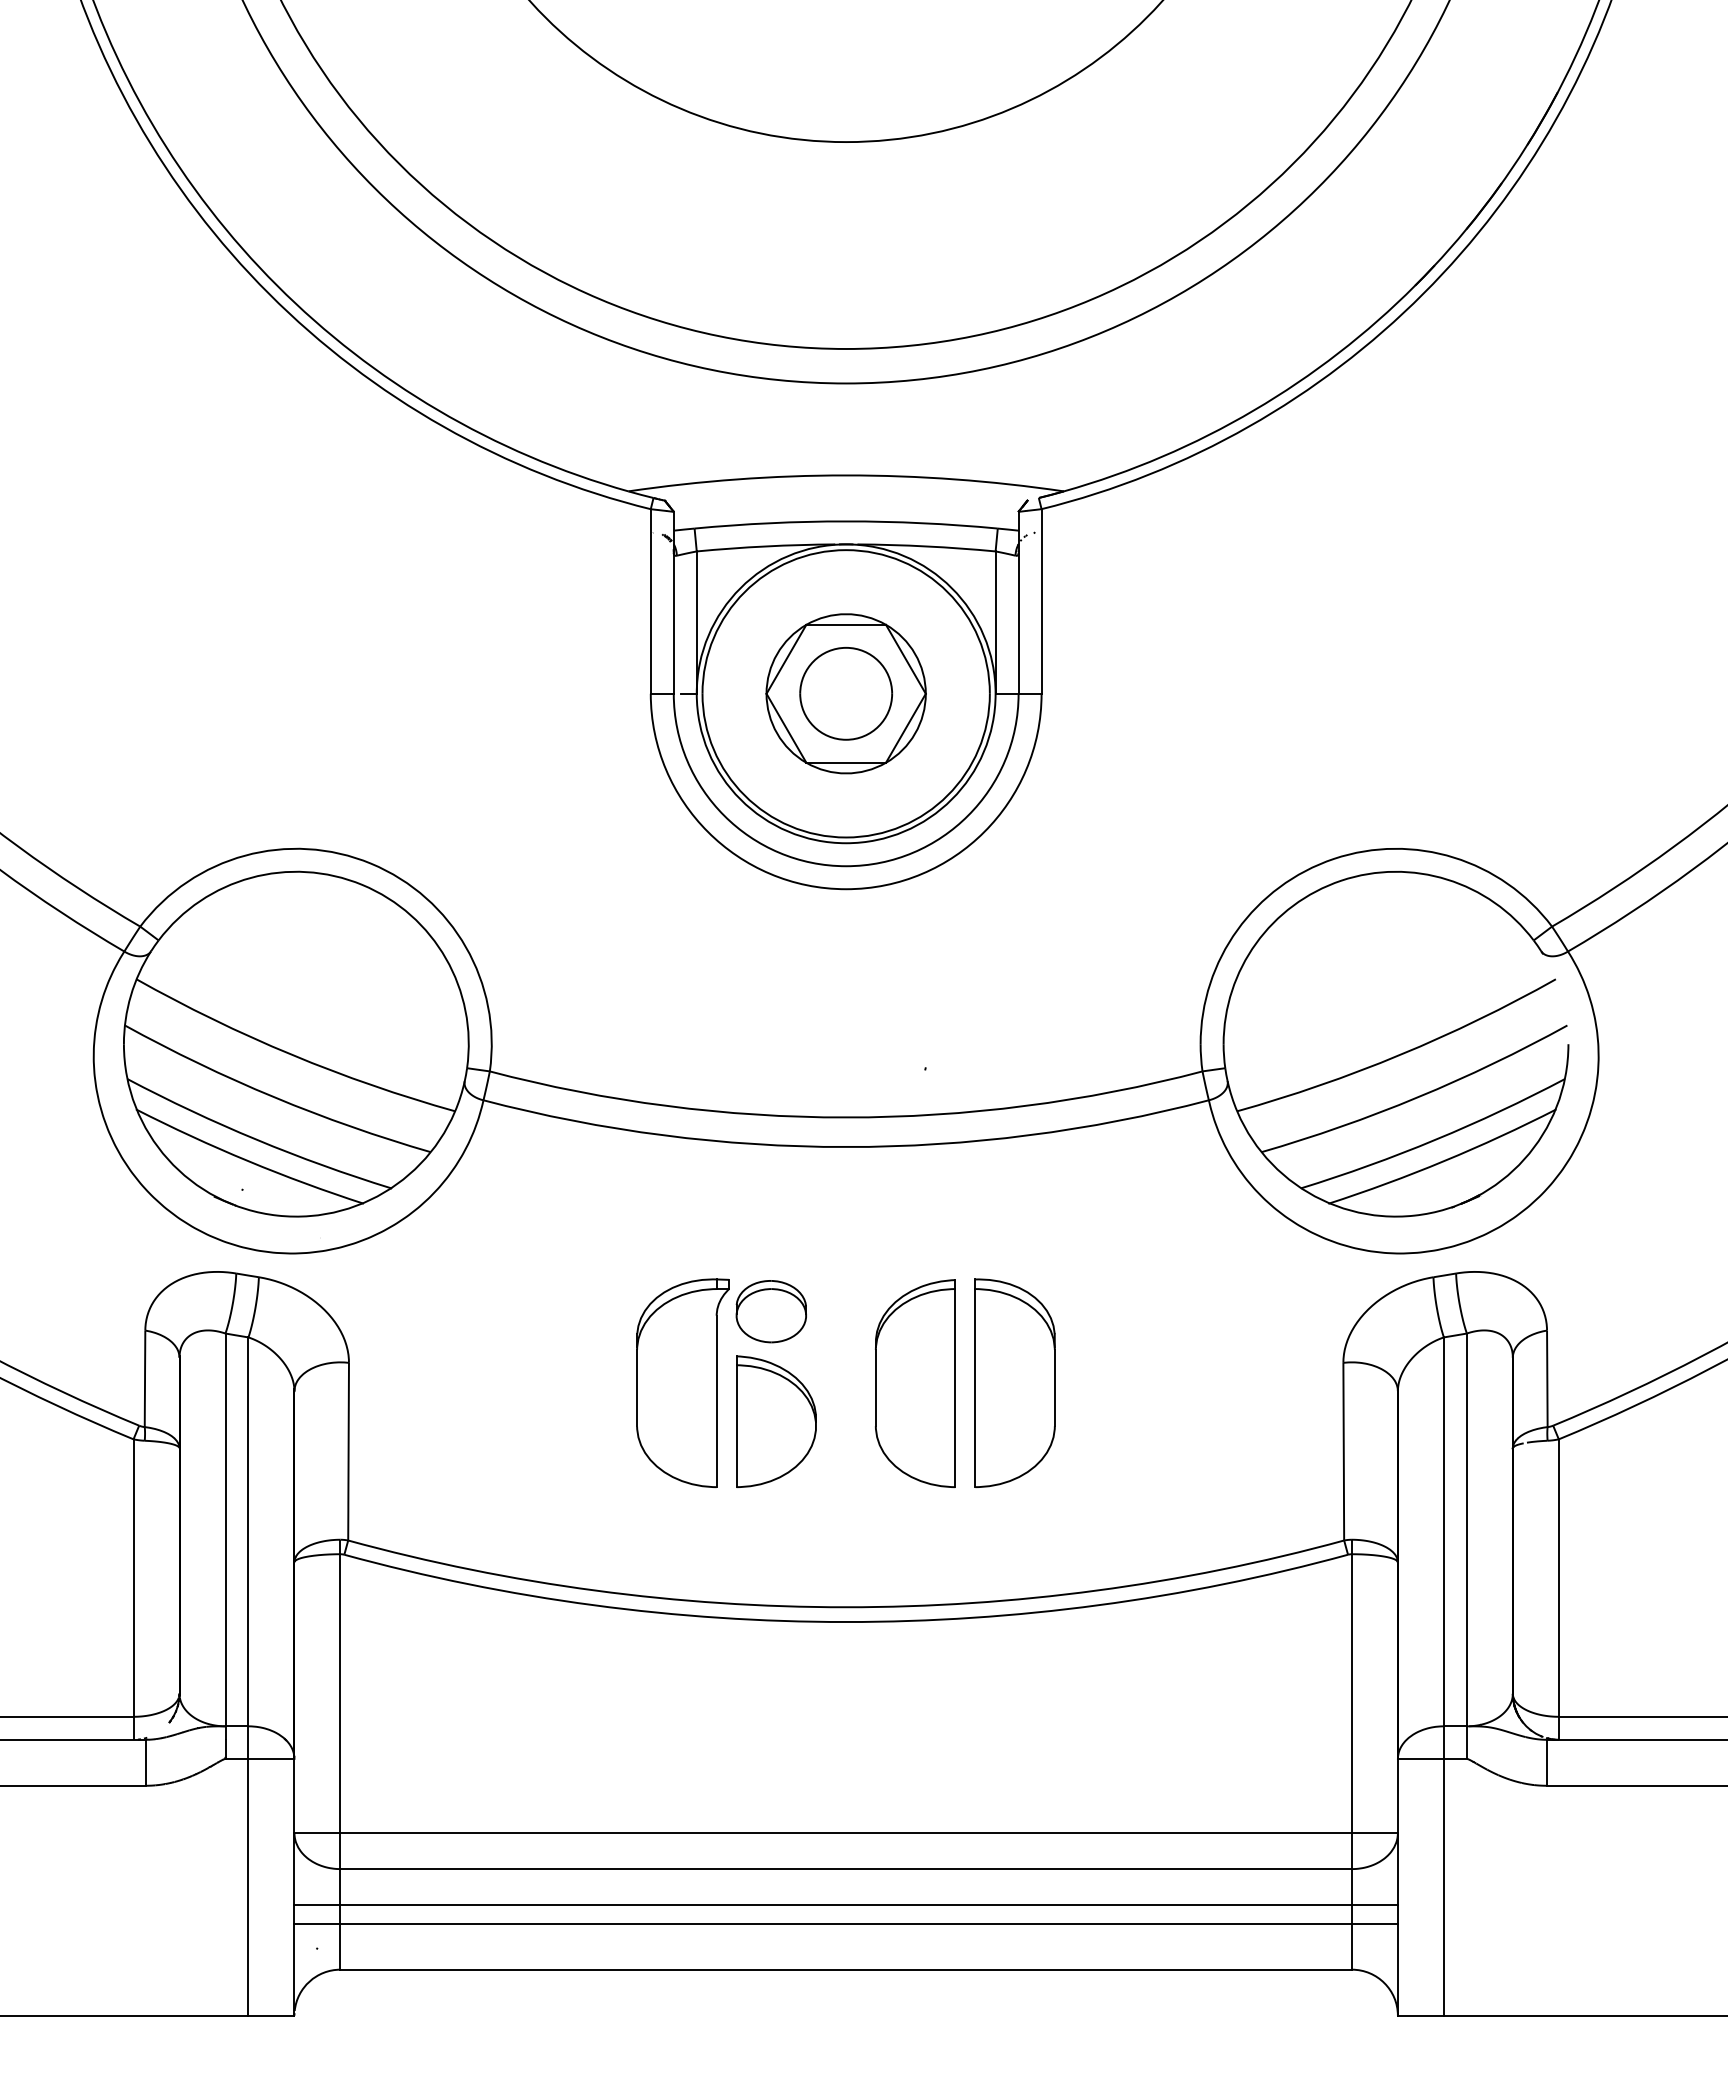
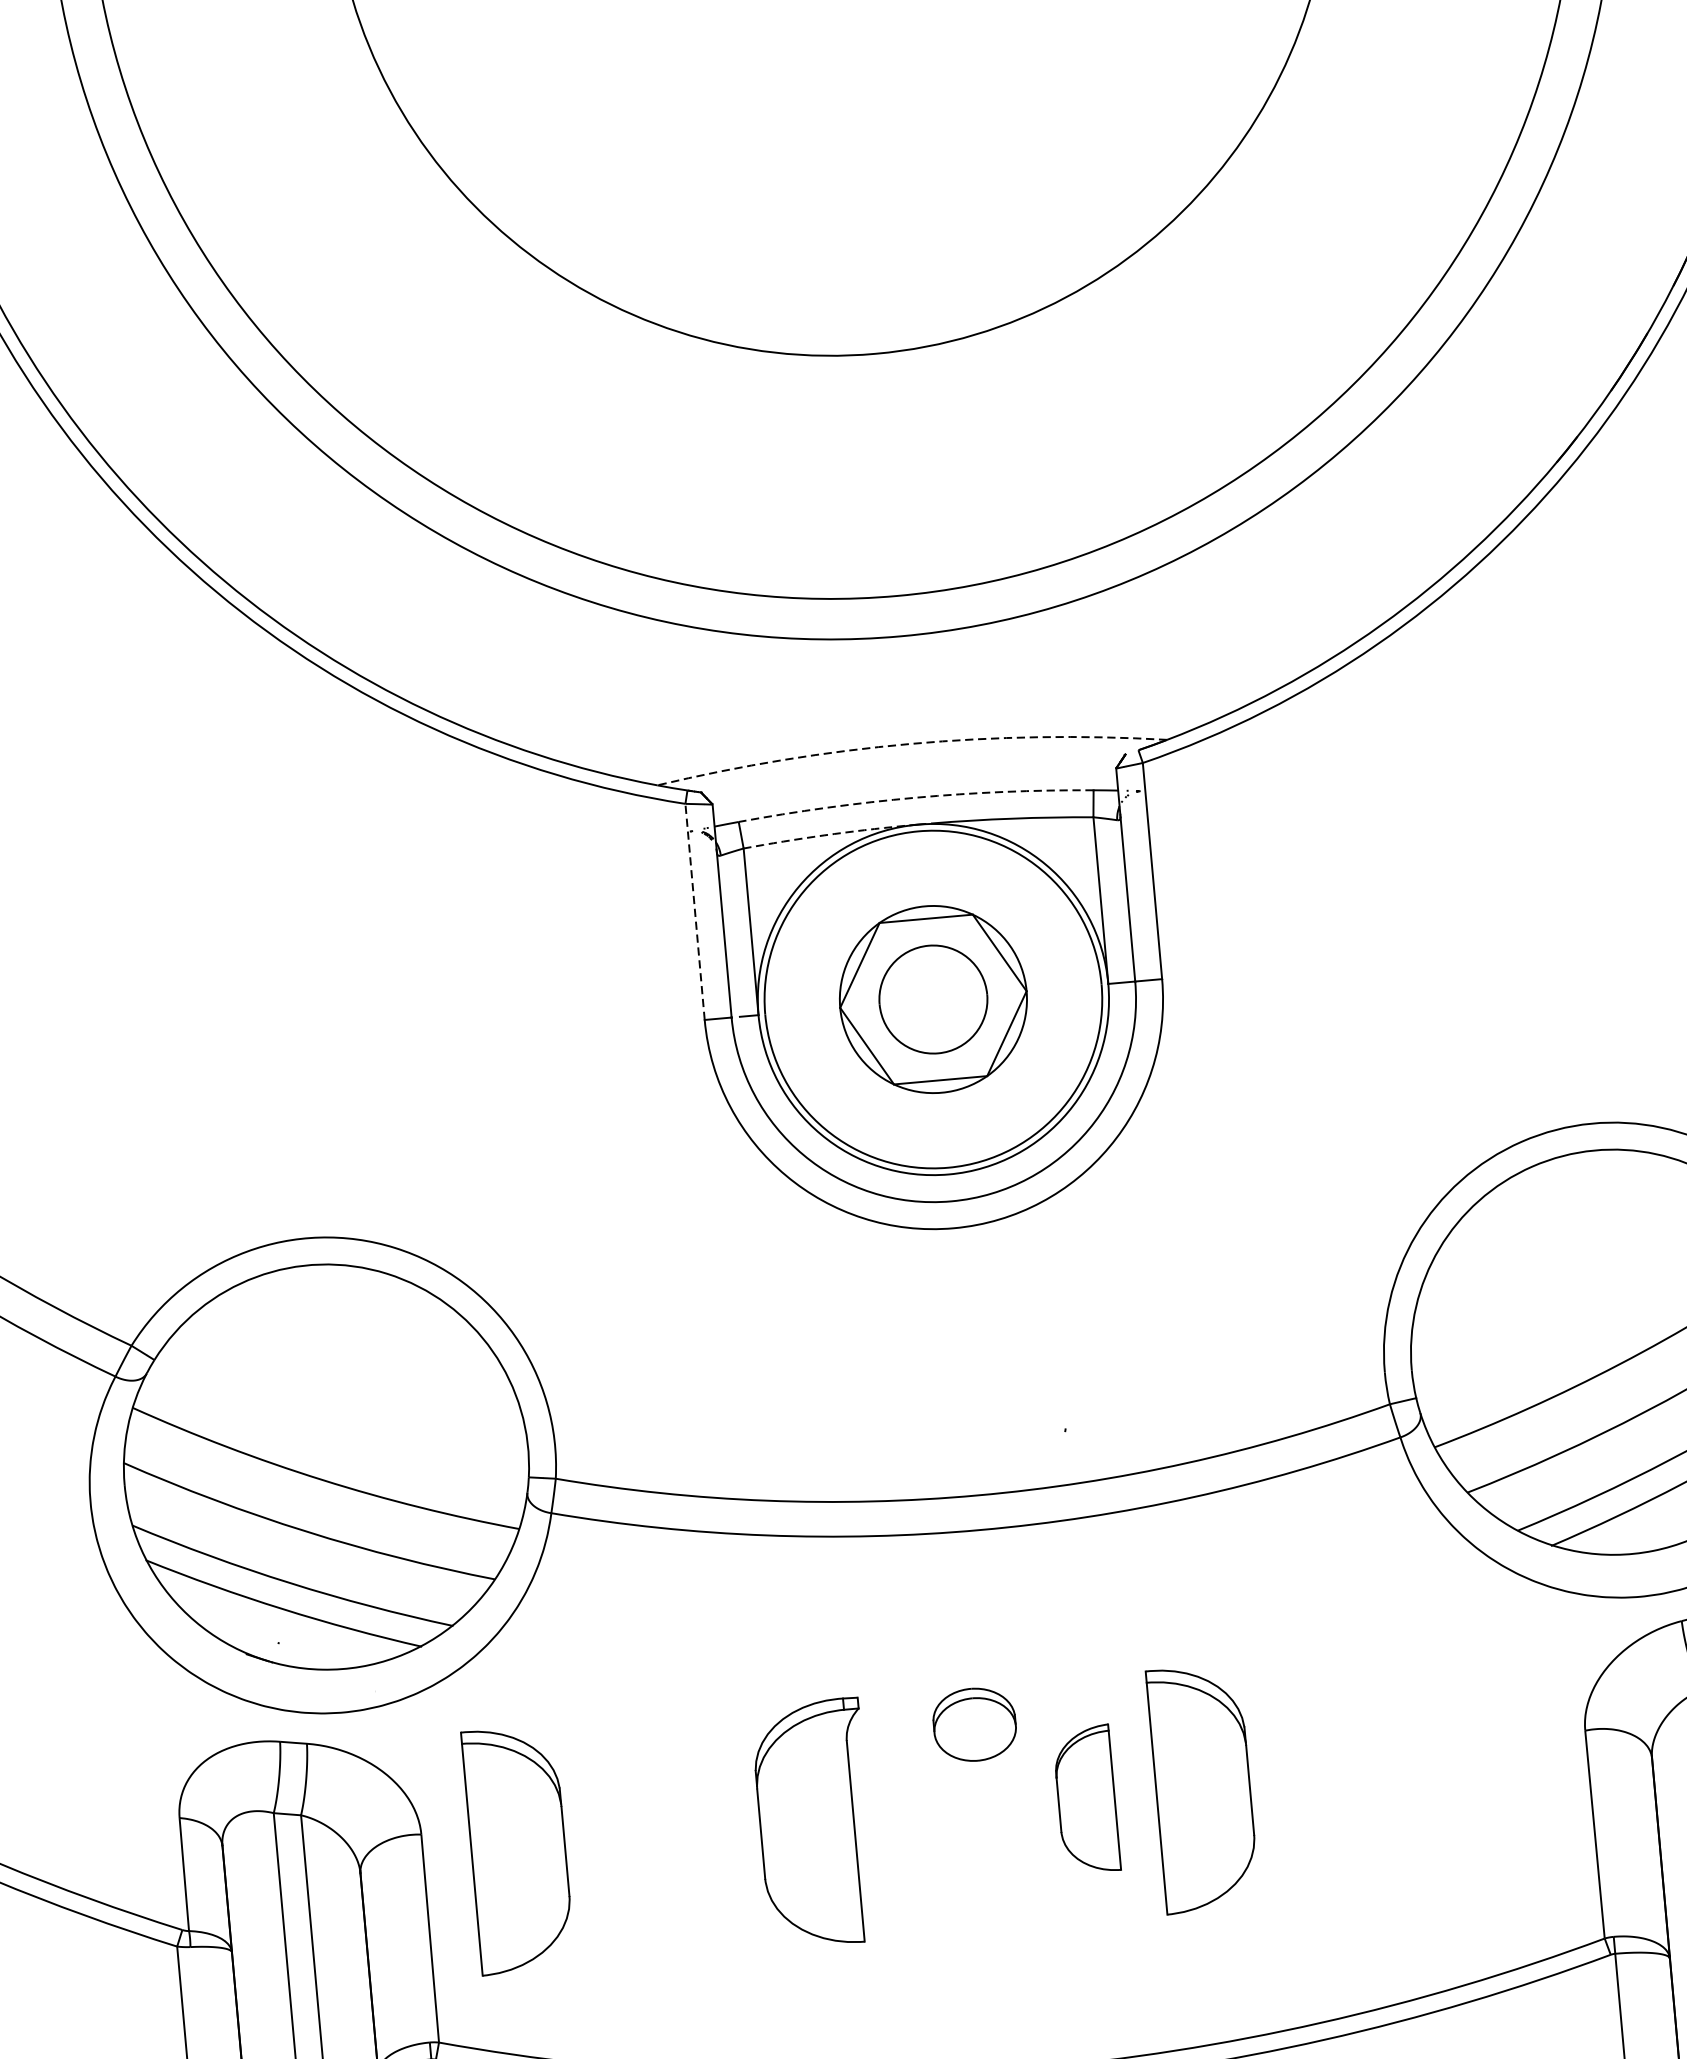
arc: (846, 475) -> (910, 743), solid -> dashed
arc: (846, 521) -> (915, 797), solid -> dashed
arc: (765, 546) -> (823, 835), solid -> dashed
line: (650, 601) -> (694, 911), solid -> dashed
part: (770, 1311) -> (973, 1724), moved
part: (429, 1382) -> (517, 1849), added
part: (915, 1383) -> (1086, 1799), size x0.6
part: (776, 1421) -> (927, 1858), removed

